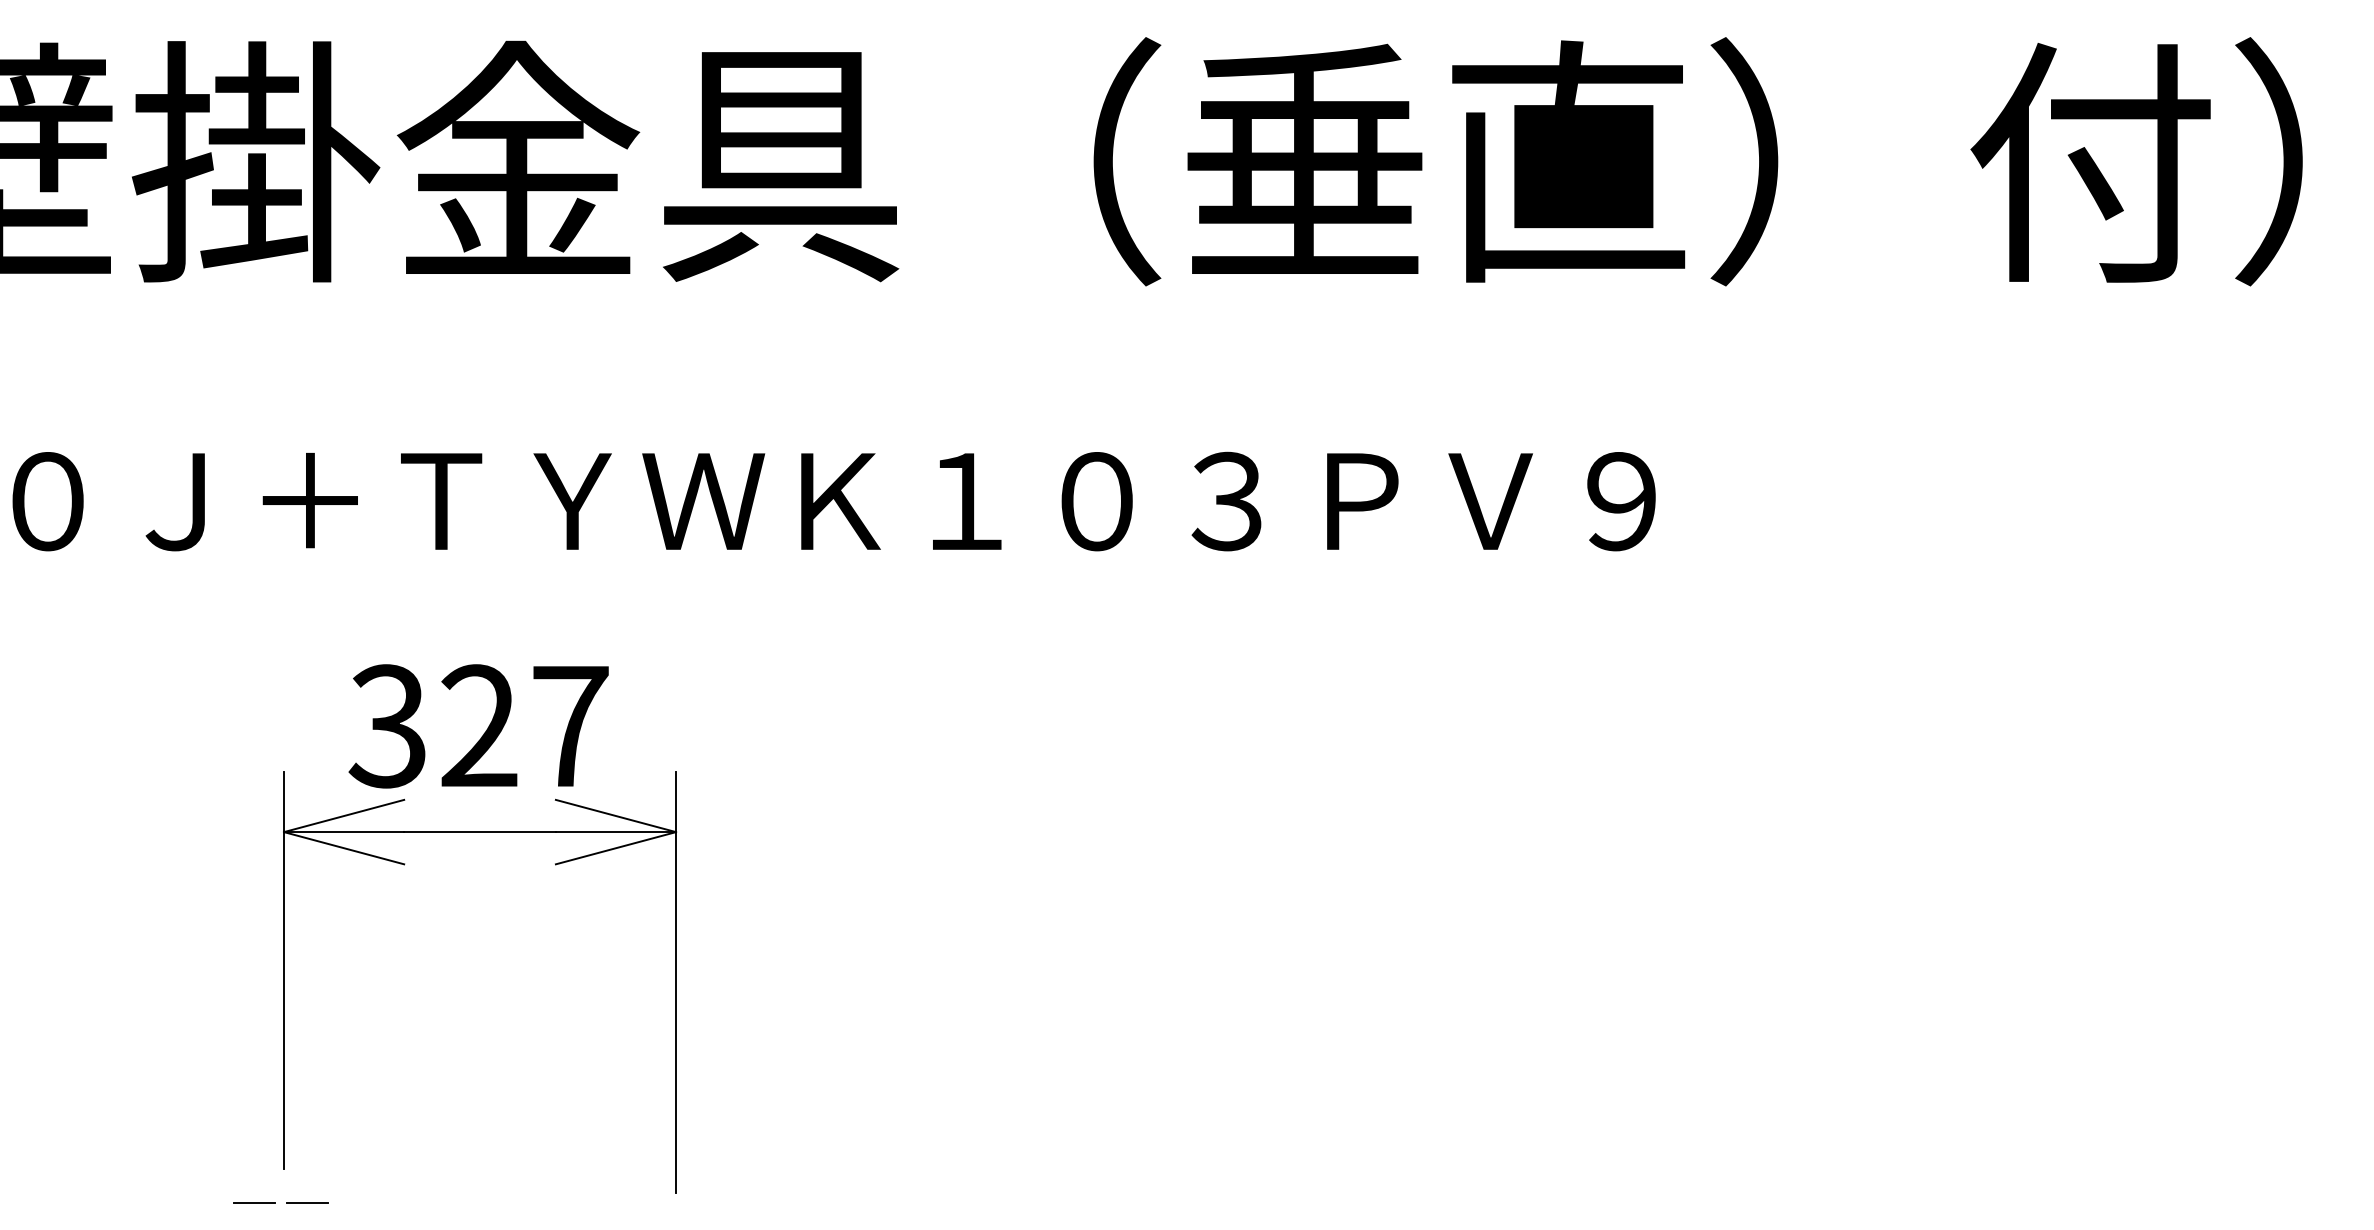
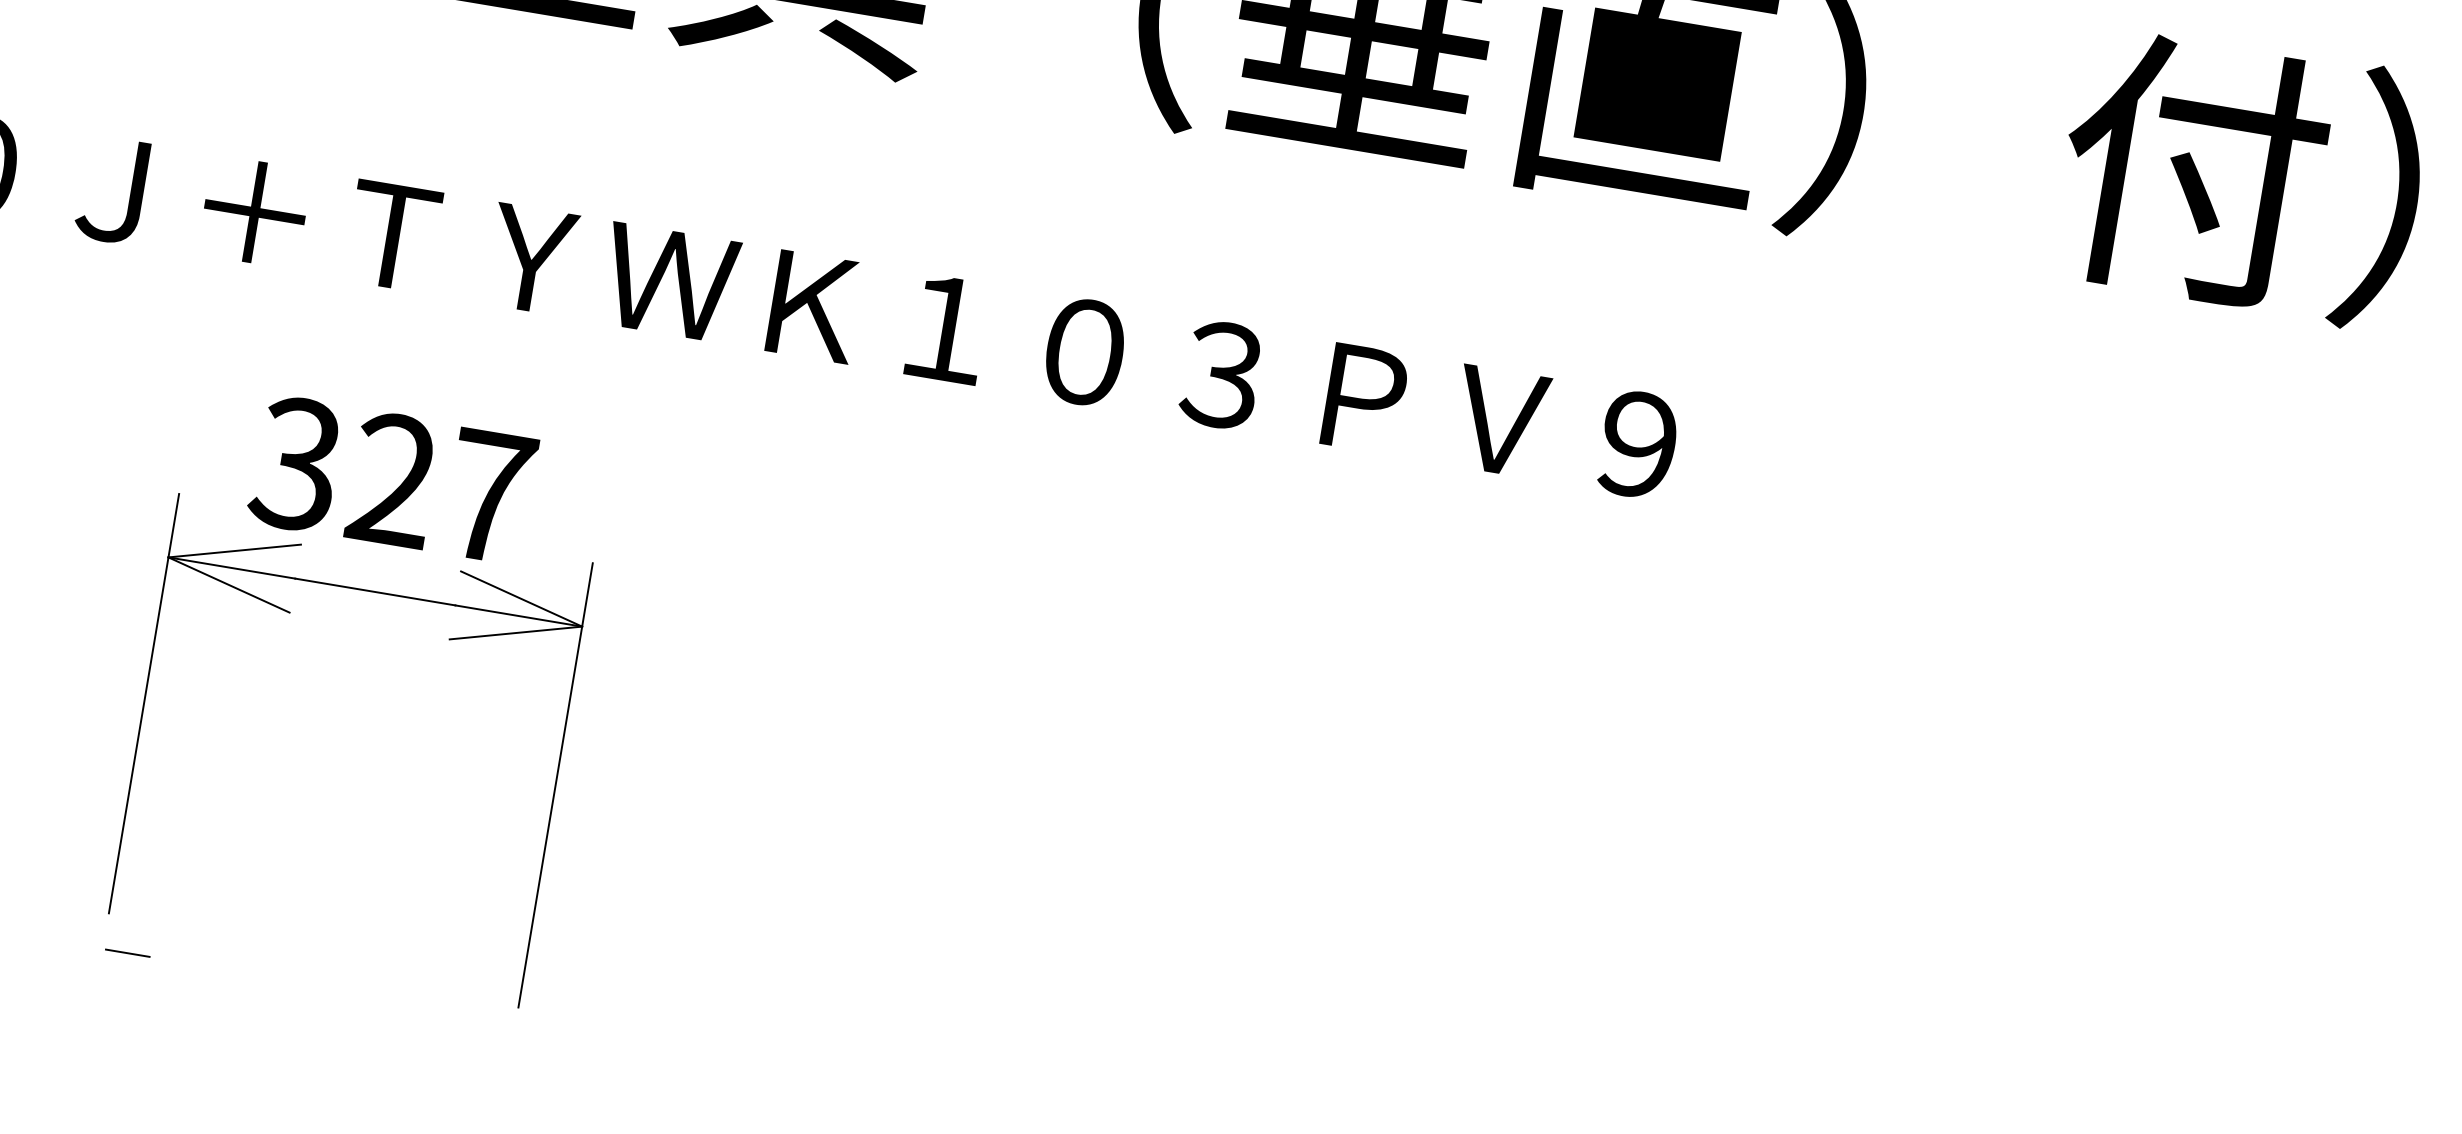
line: (254, 1202) -> (71, 943), removed

